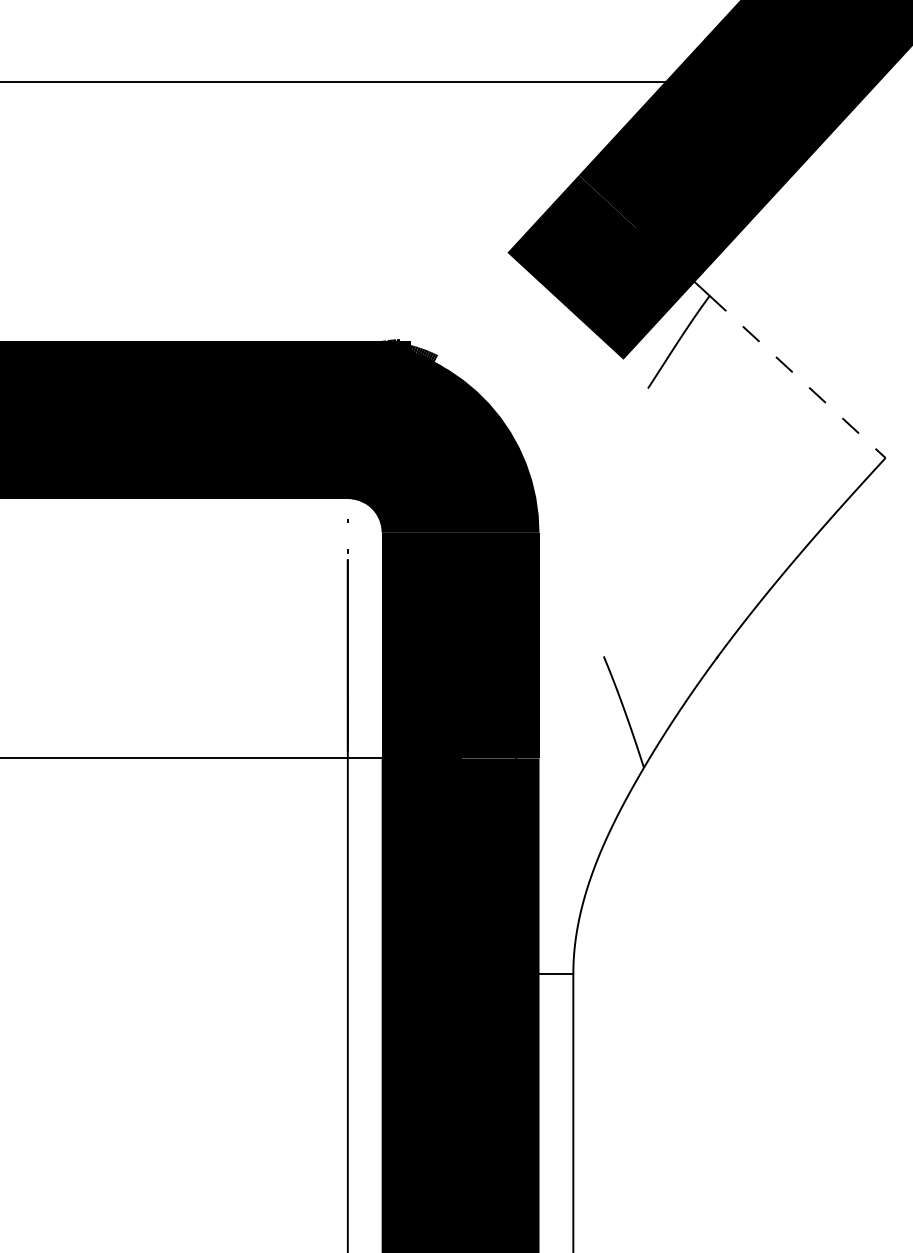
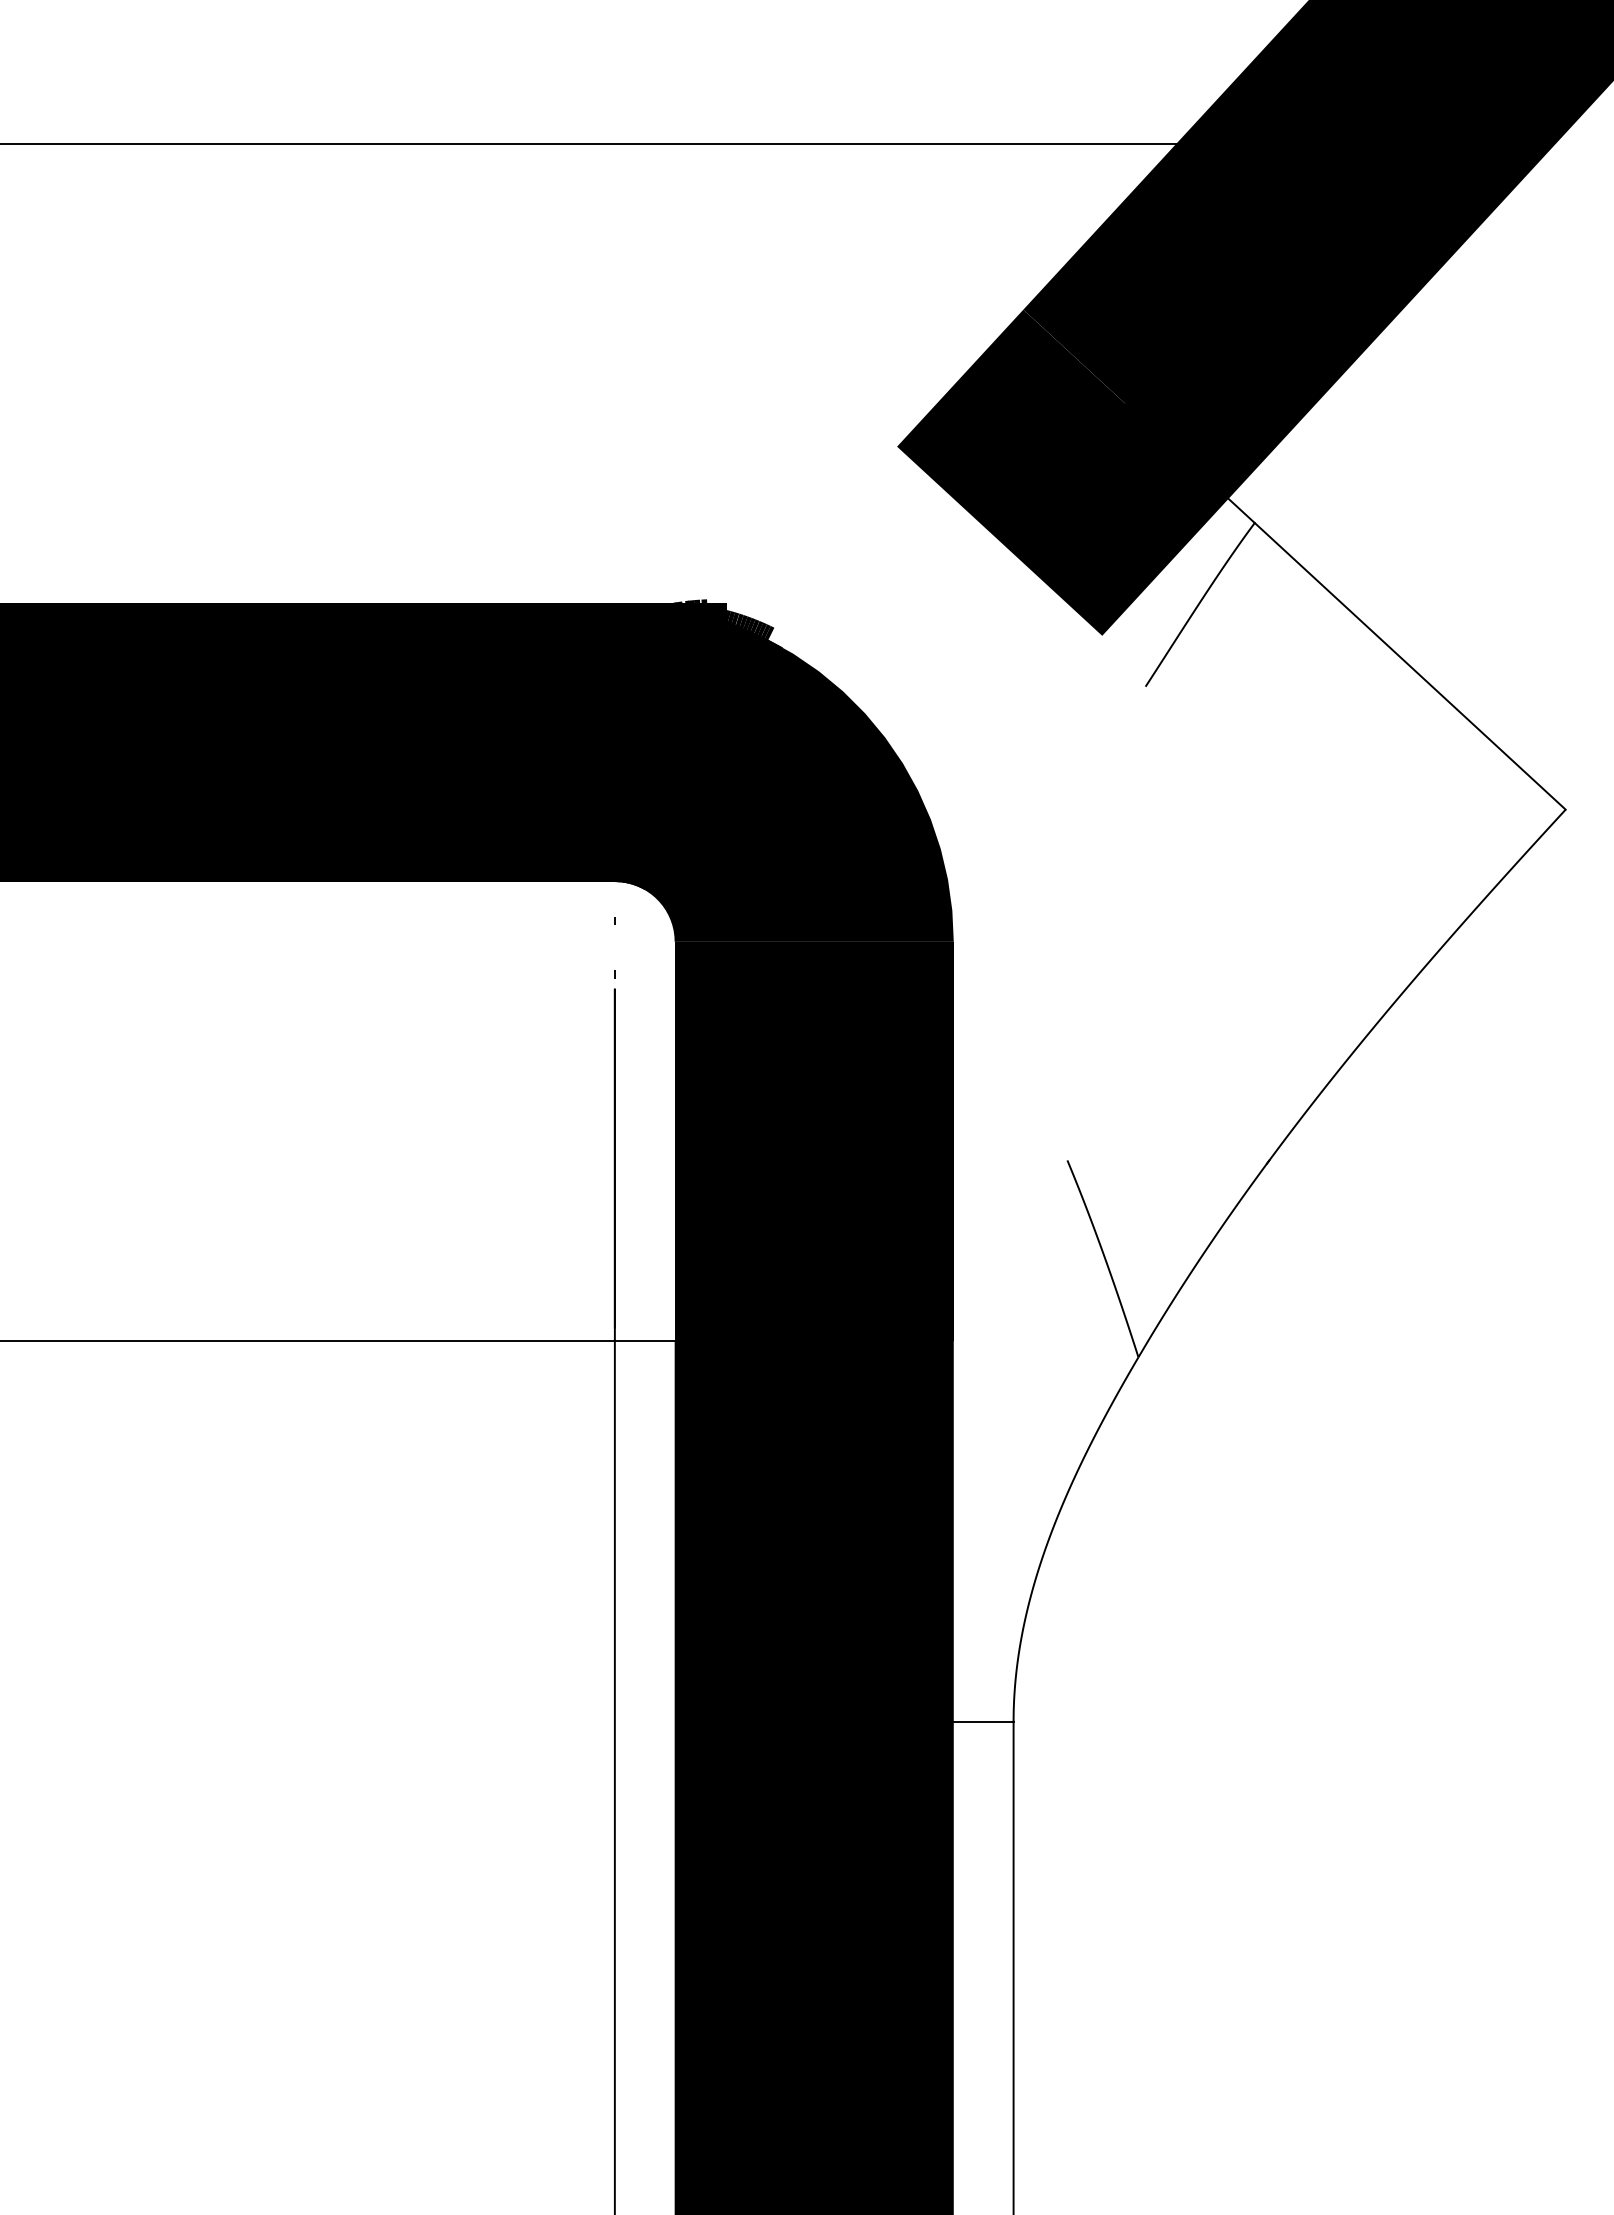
line: (797, 376) -> (1409, 665), dashed -> solid

